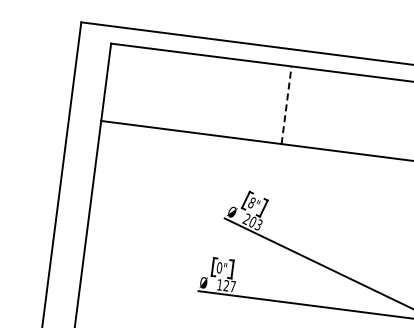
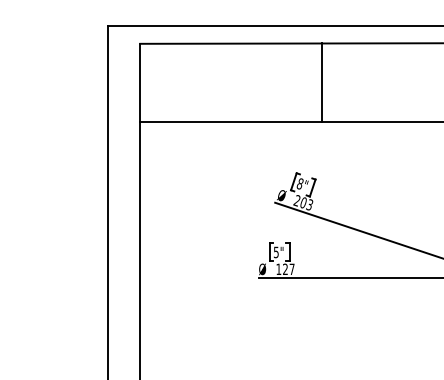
line: (286, 105) -> (322, 82), dashed -> solid
text: (218, 267) -> (275, 252), 0" -> 5"

